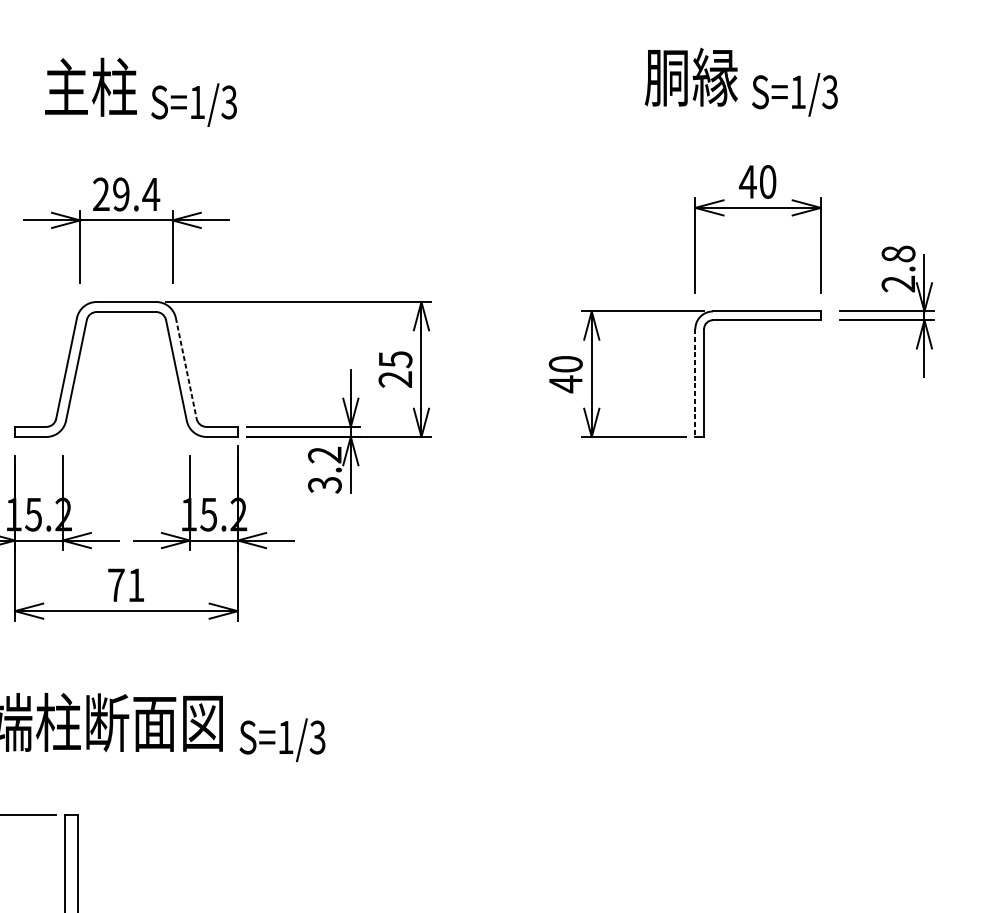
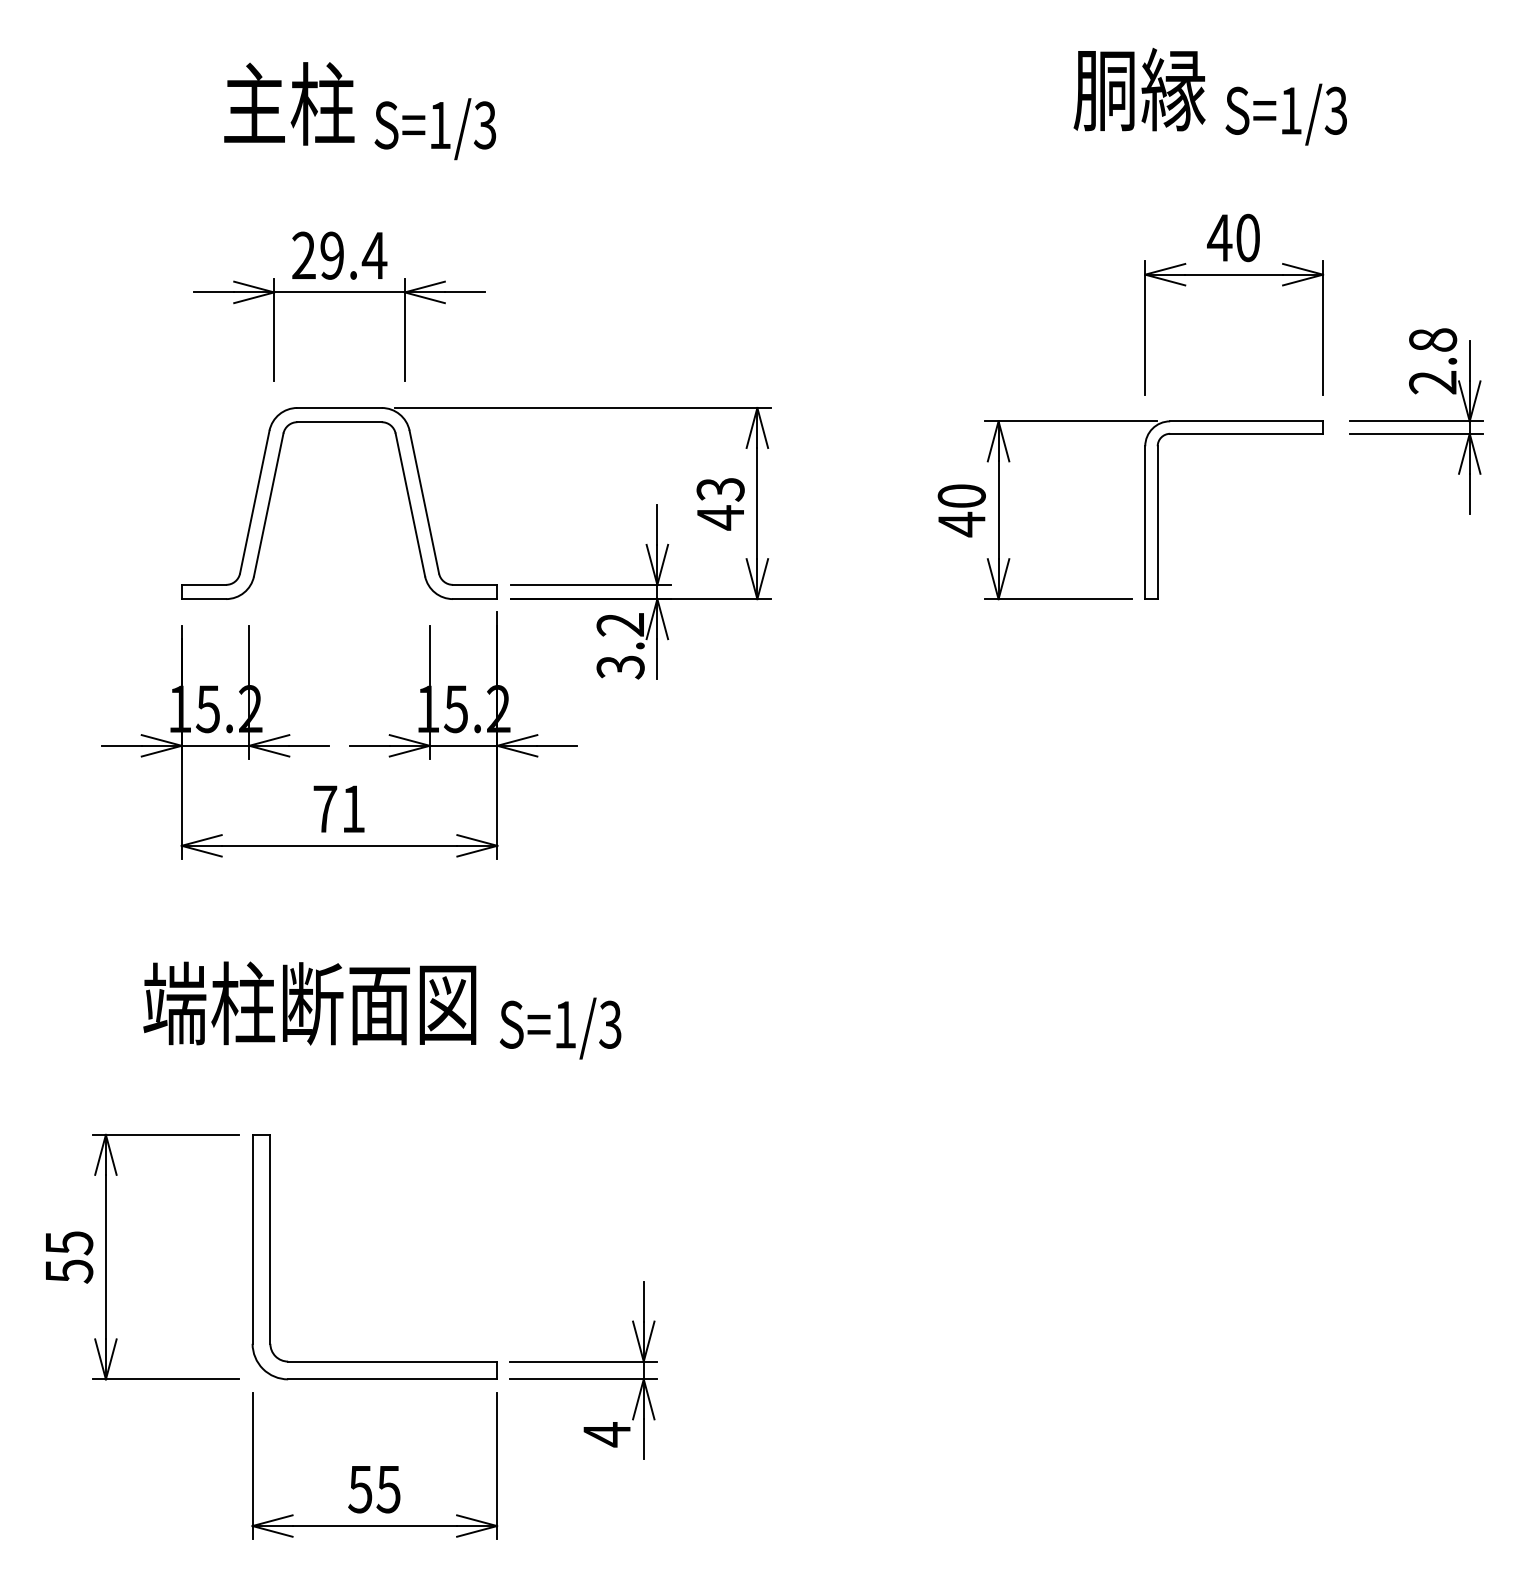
line: (186, 368) -> (424, 502), dashed -> solid
text: (395, 370) -> (720, 504), 25 -> 43
line: (695, 383) -> (1145, 523), dashed -> solid

